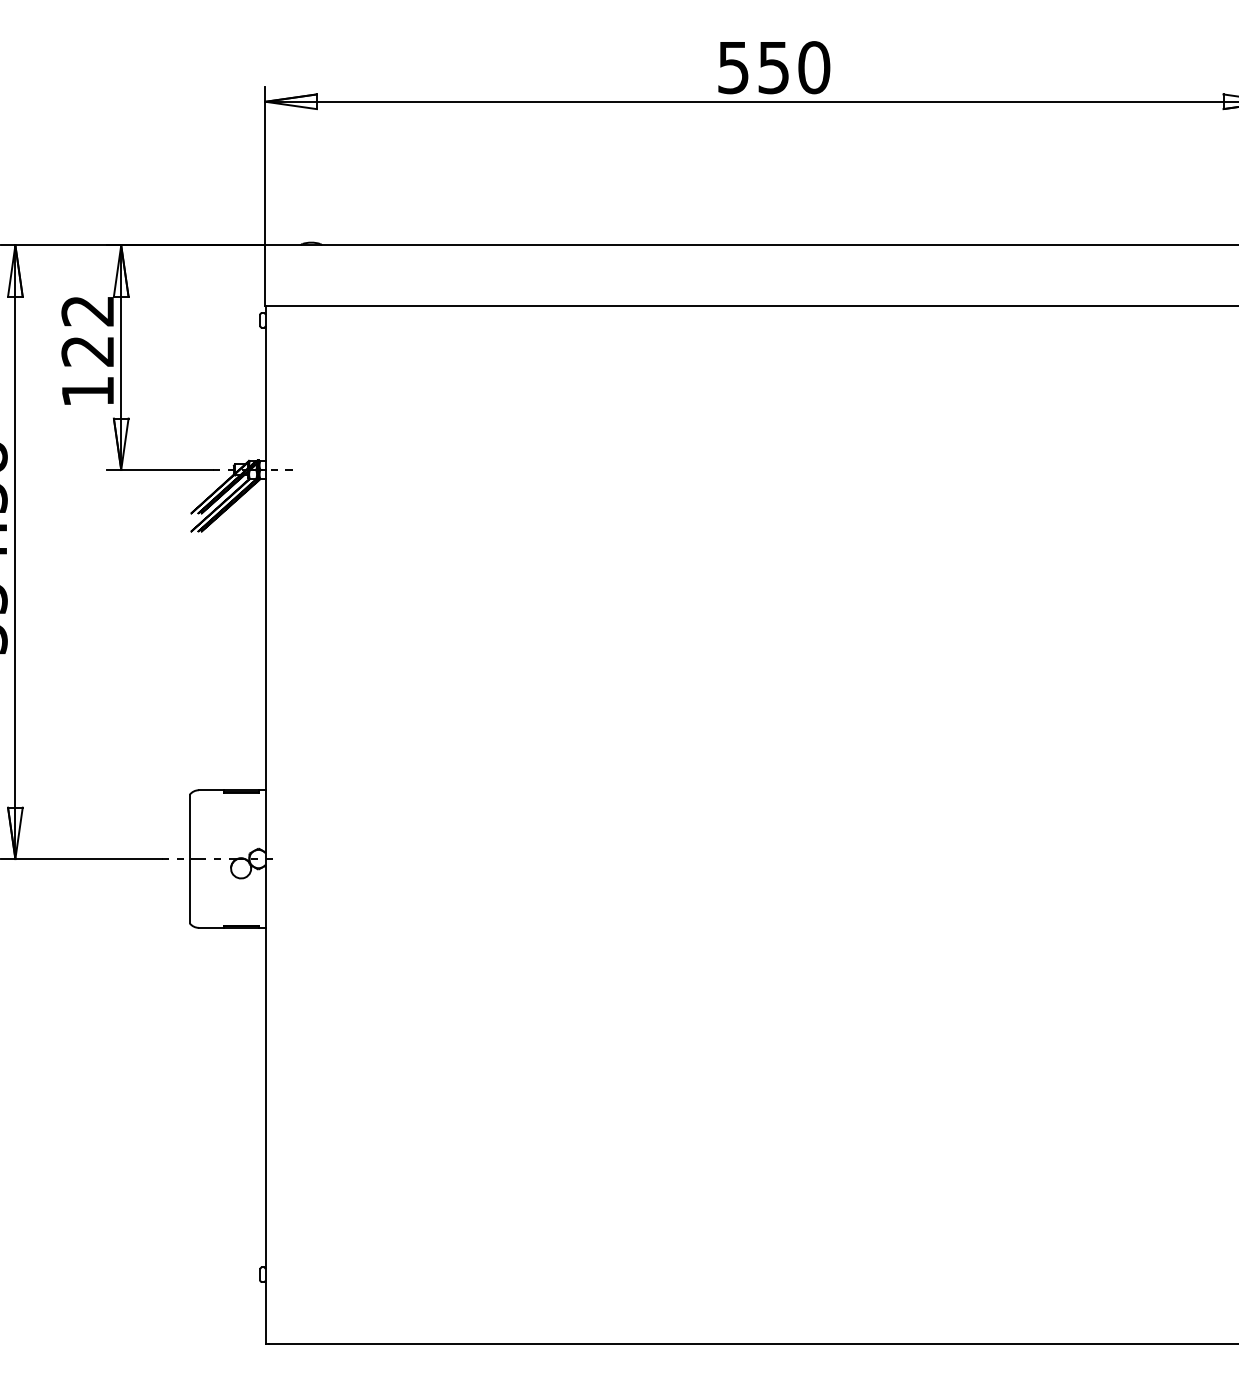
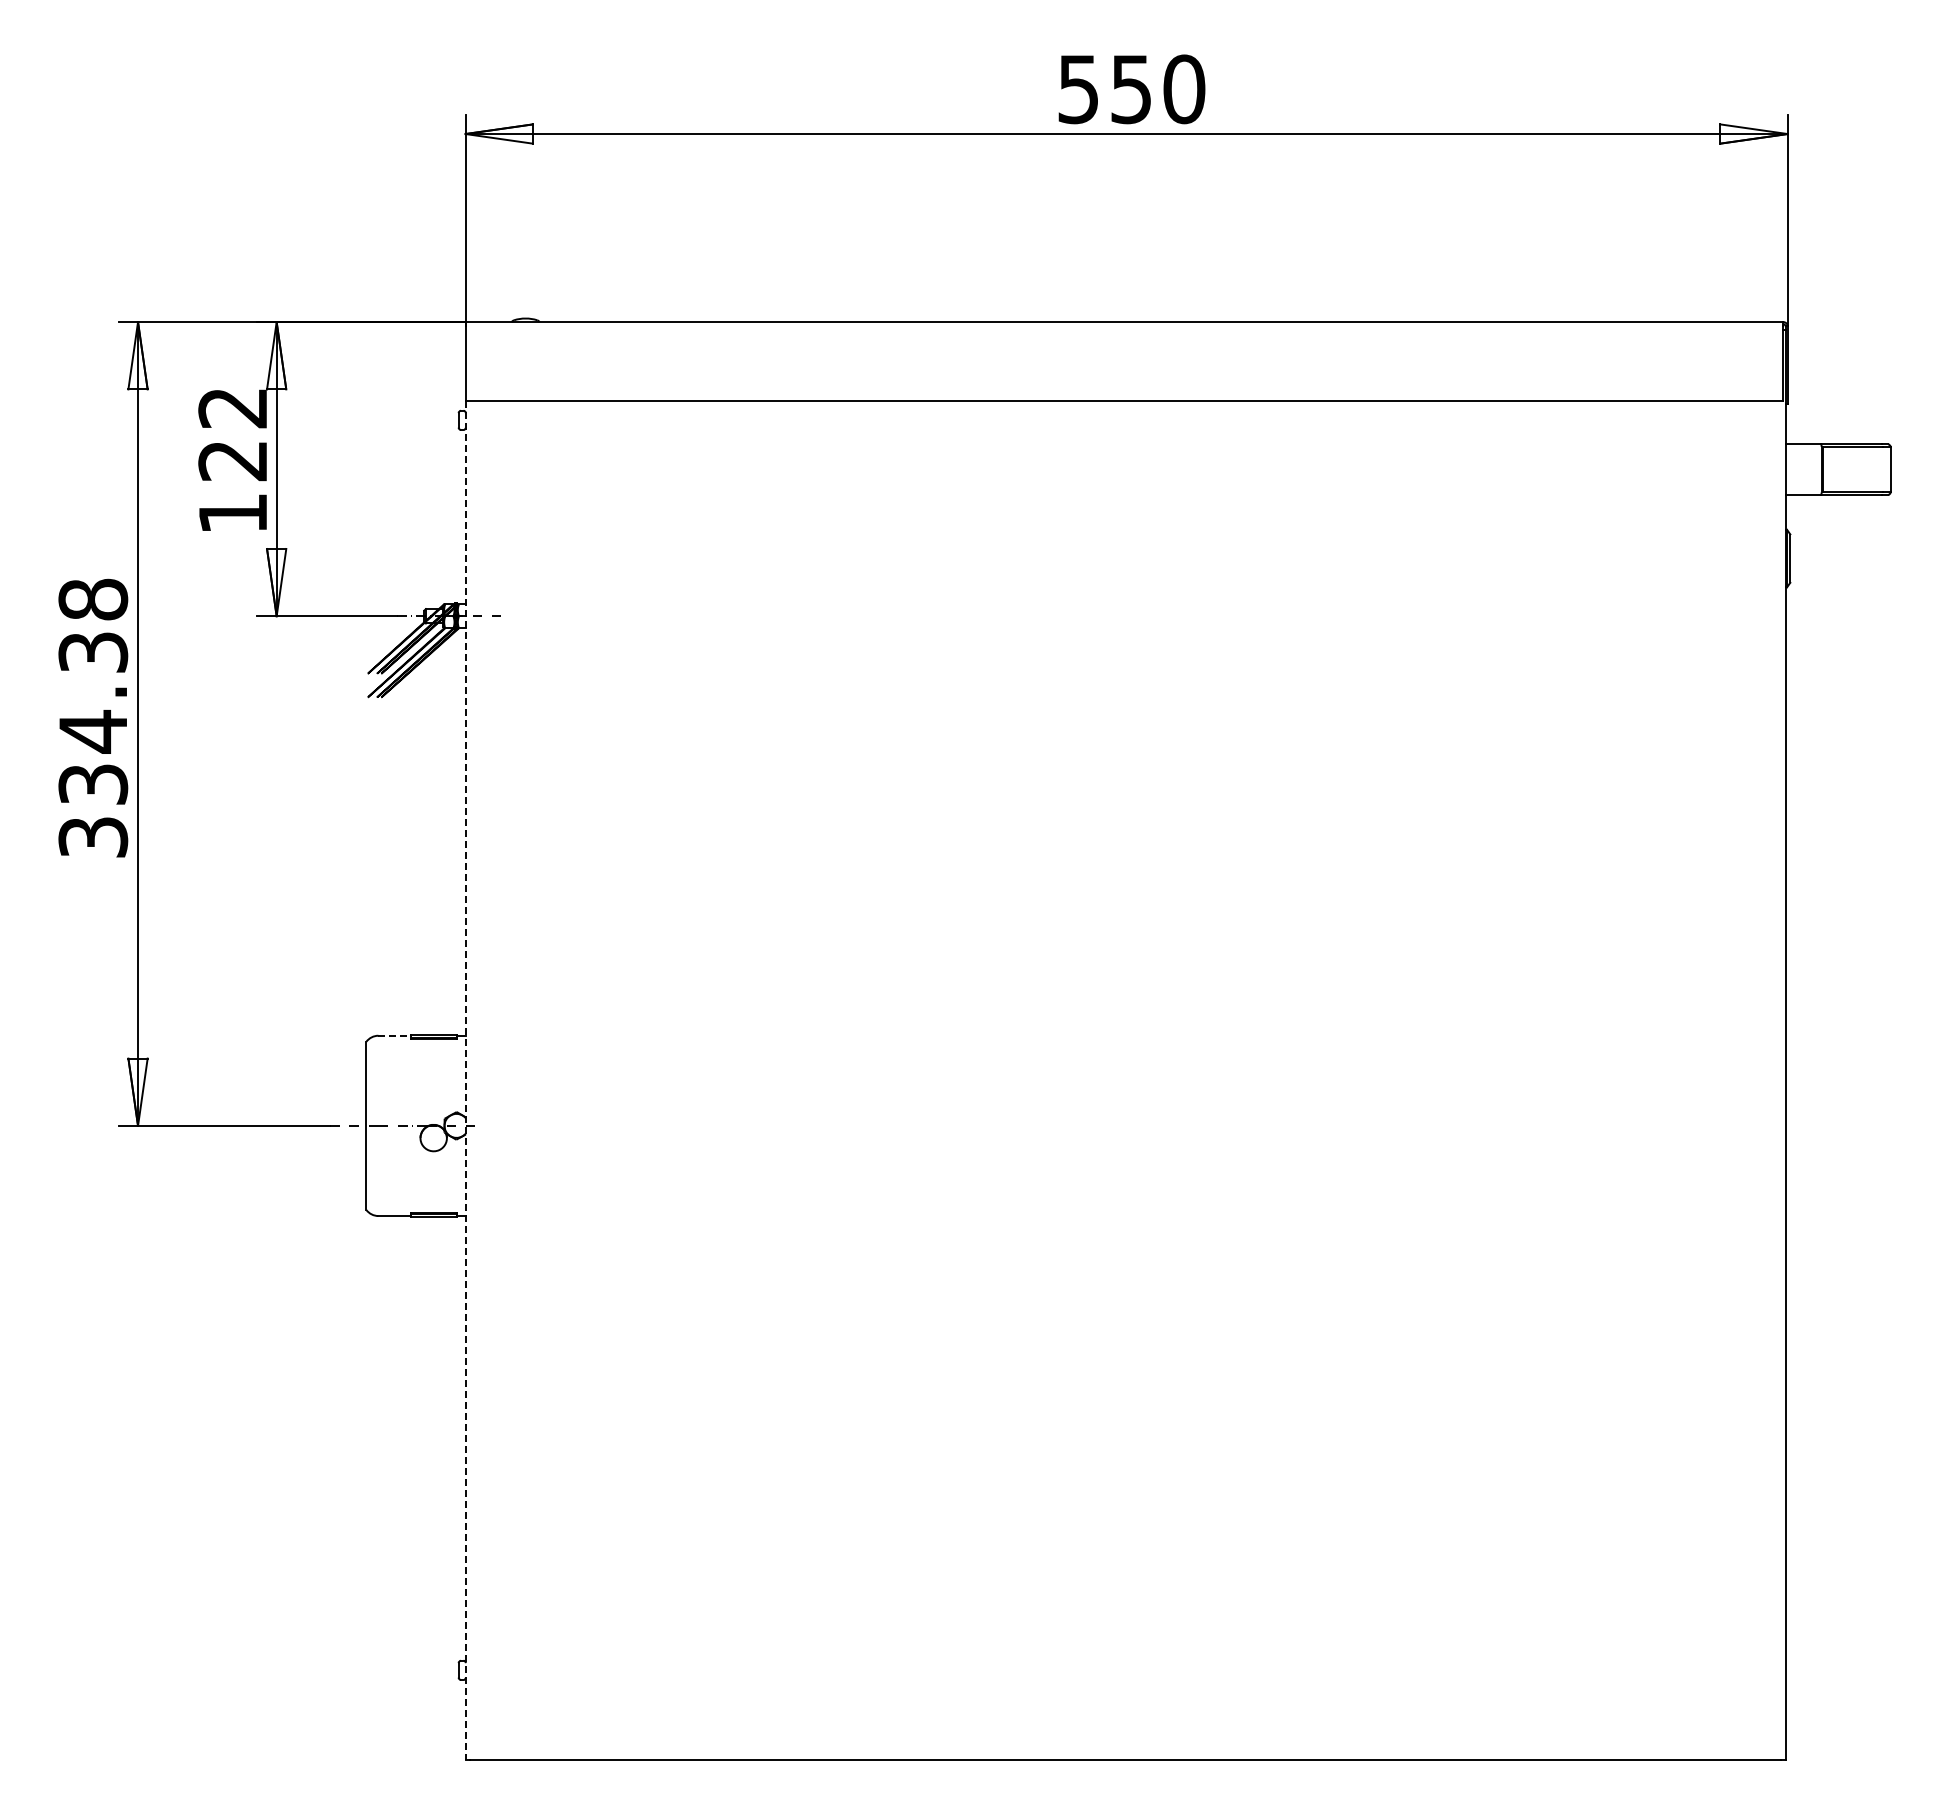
line: (211, 790) -> (395, 1035), solid -> dashed
line: (265, 824) -> (465, 1080), solid -> dashed

